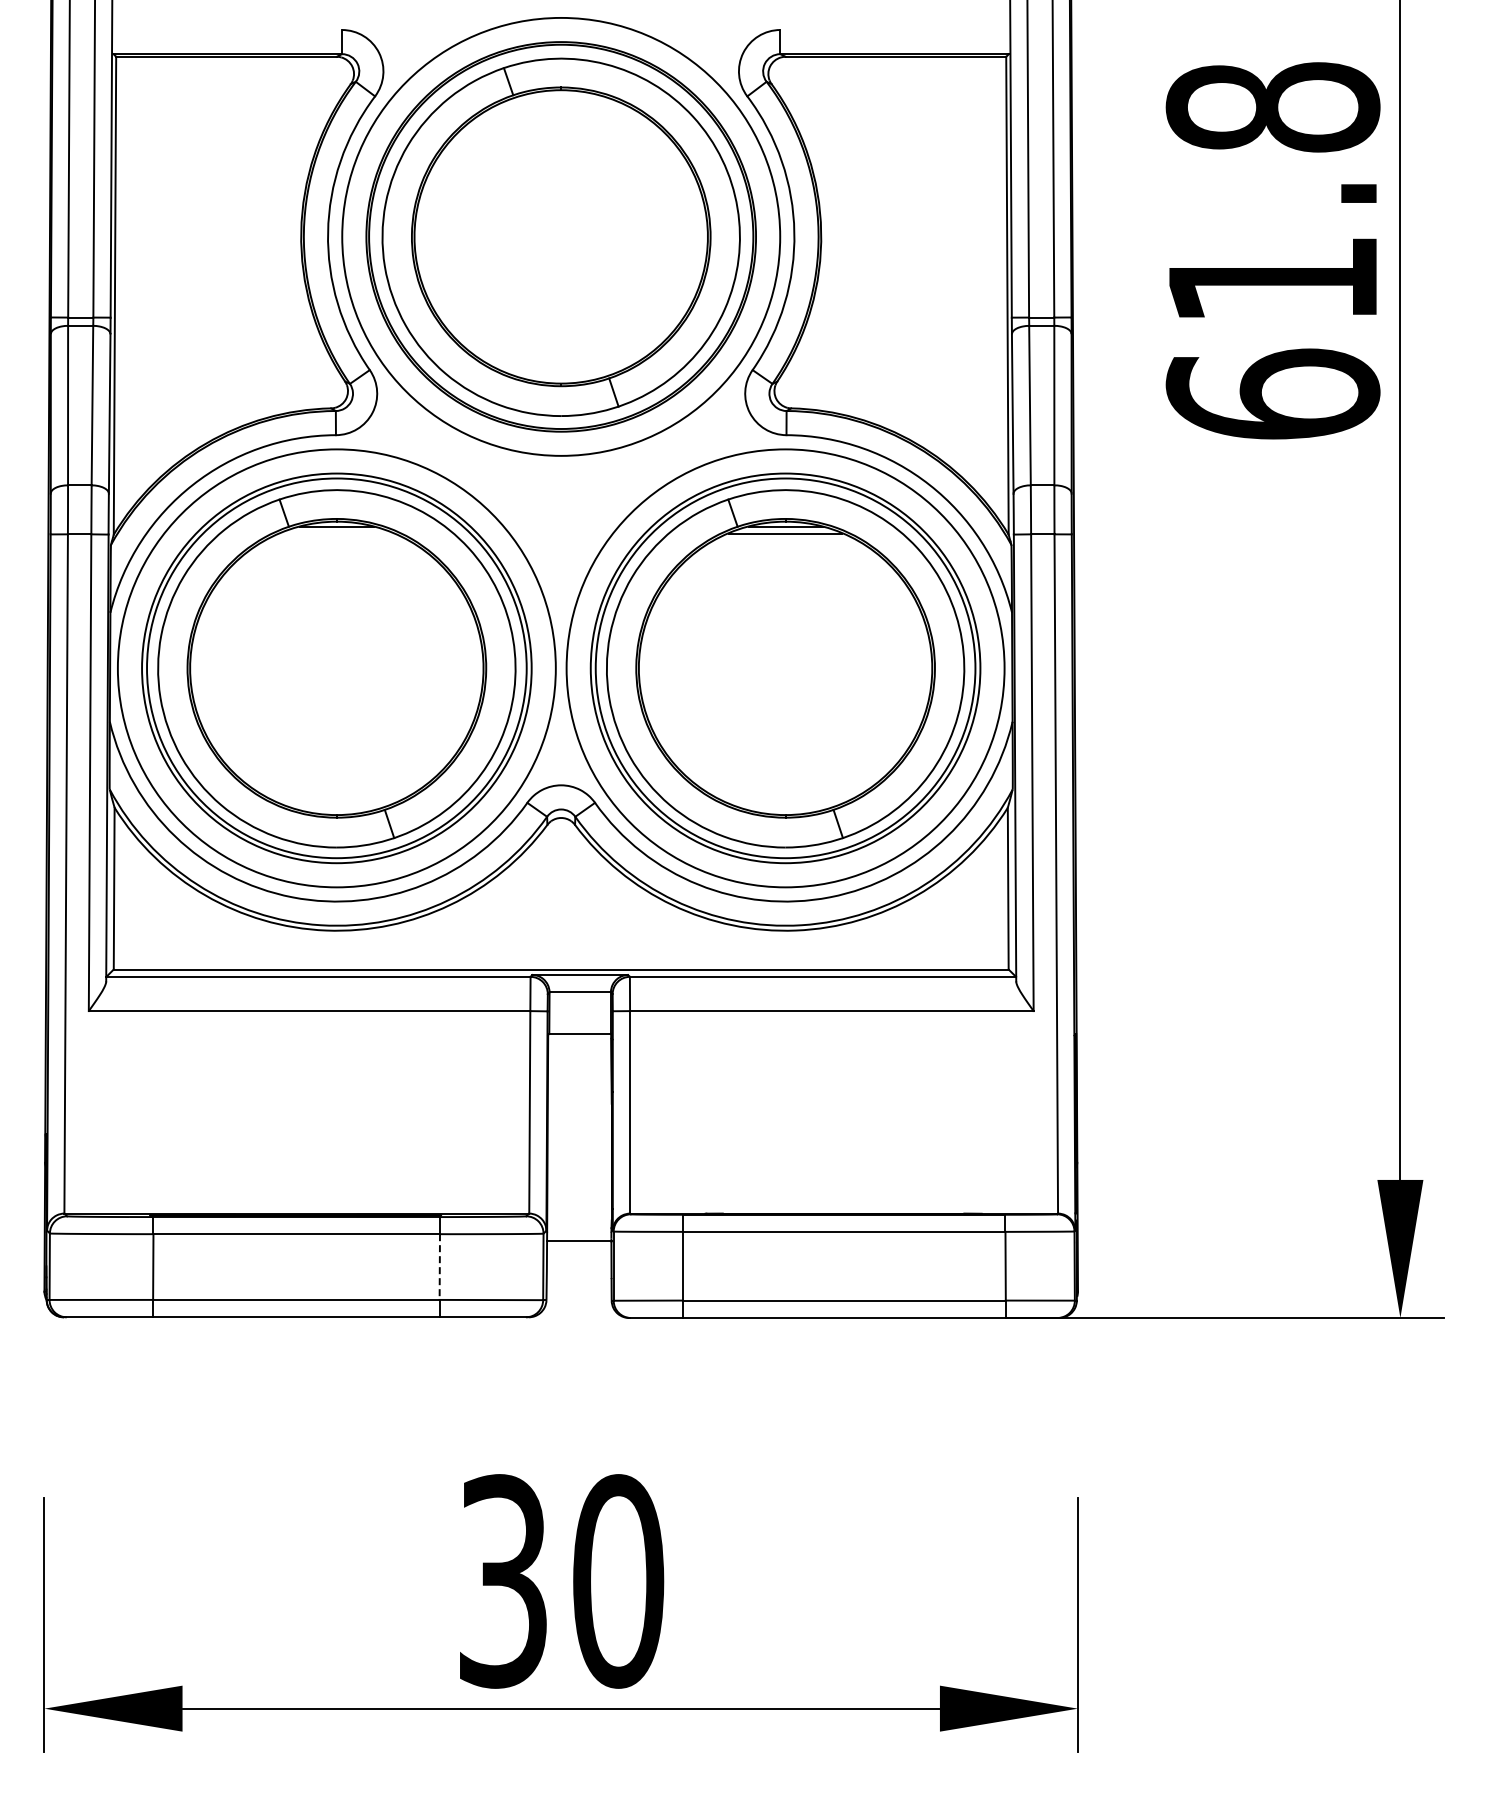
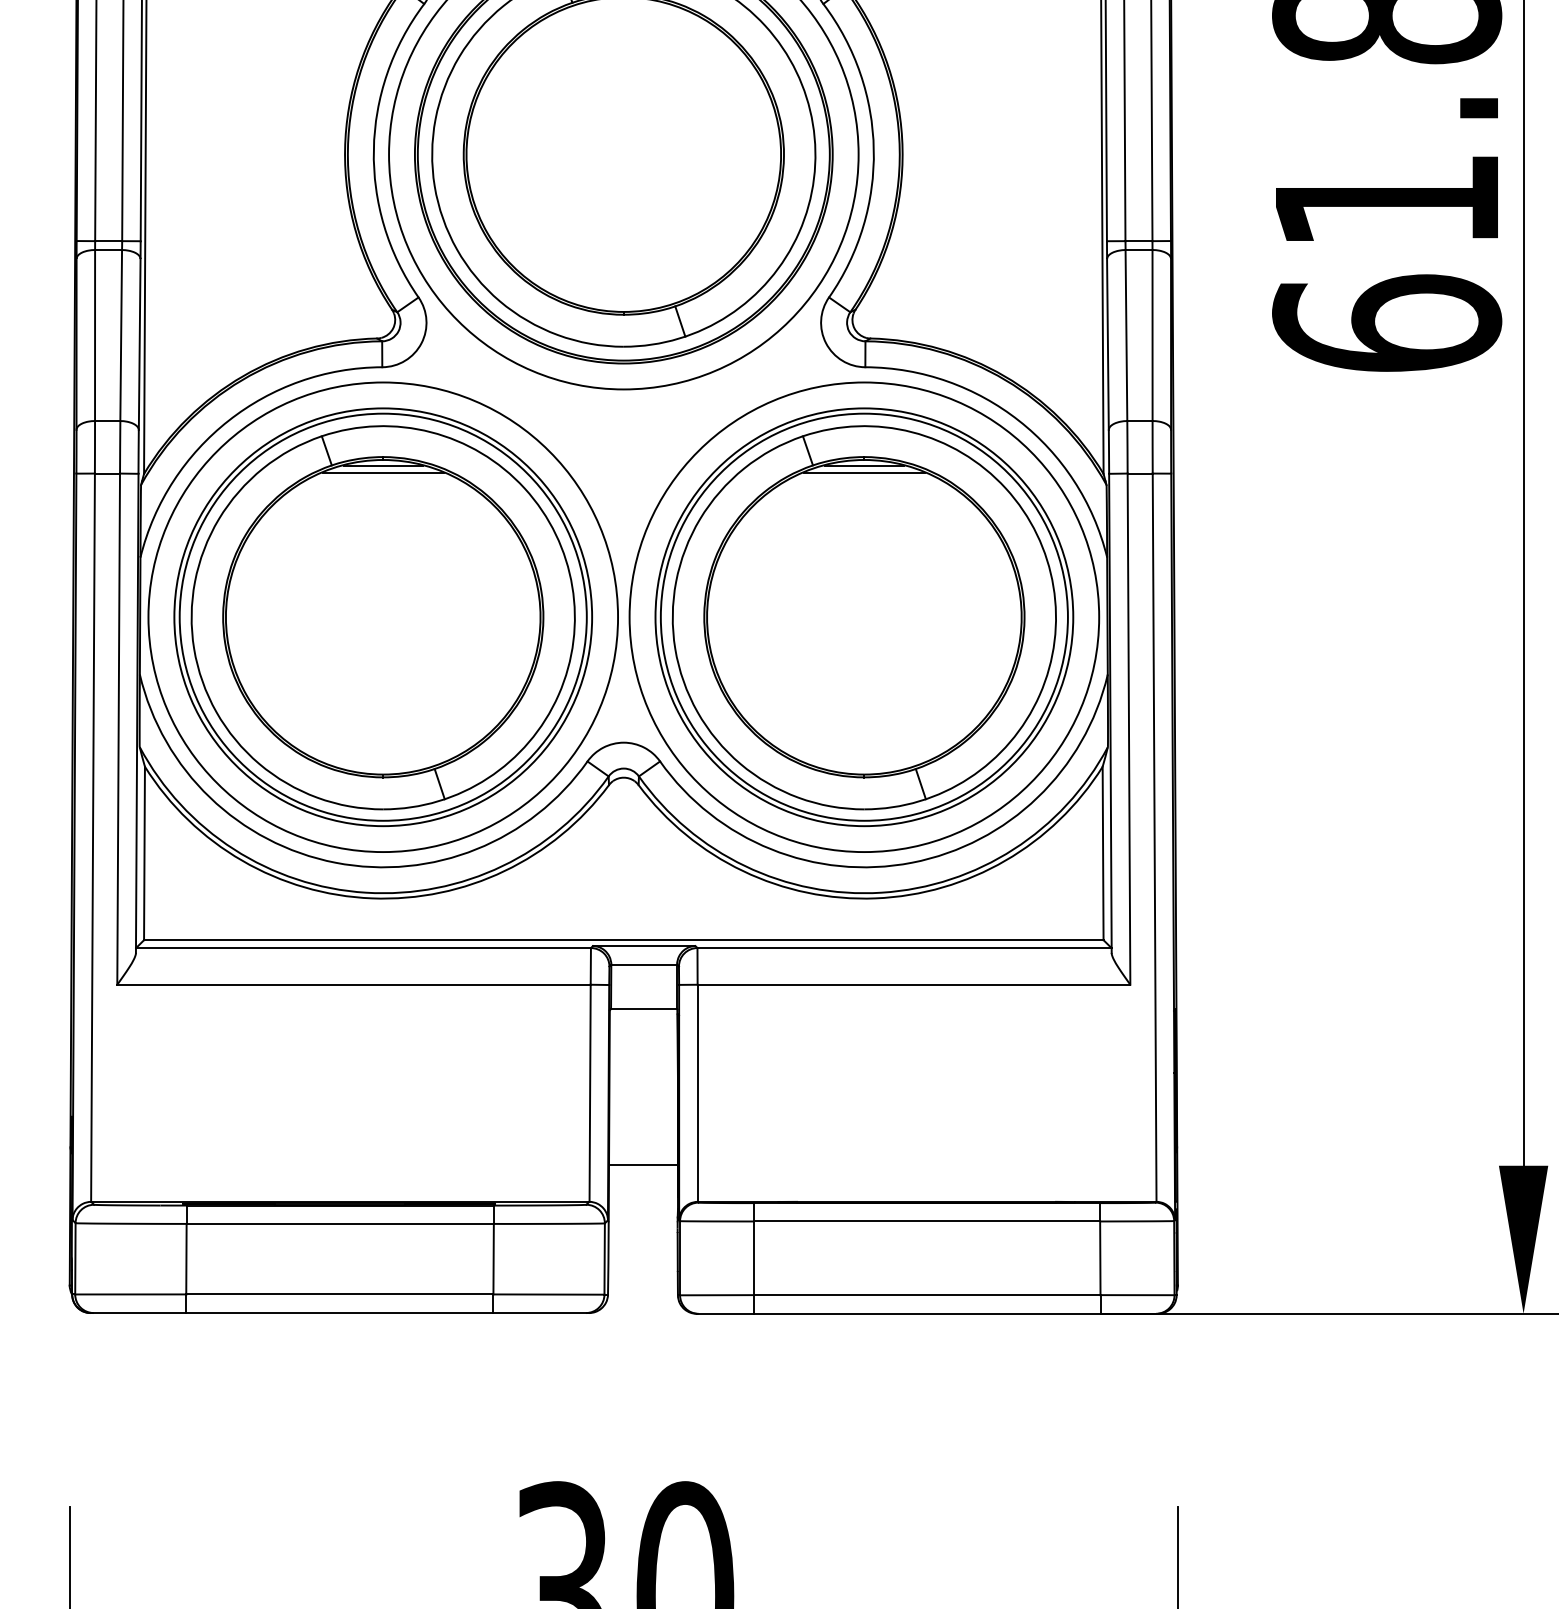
line: (336, 533) -> (382, 472), added
line: (579, 1241) -> (643, 1165), moved
line: (439, 1267) -> (493, 1259), dashed -> solid

